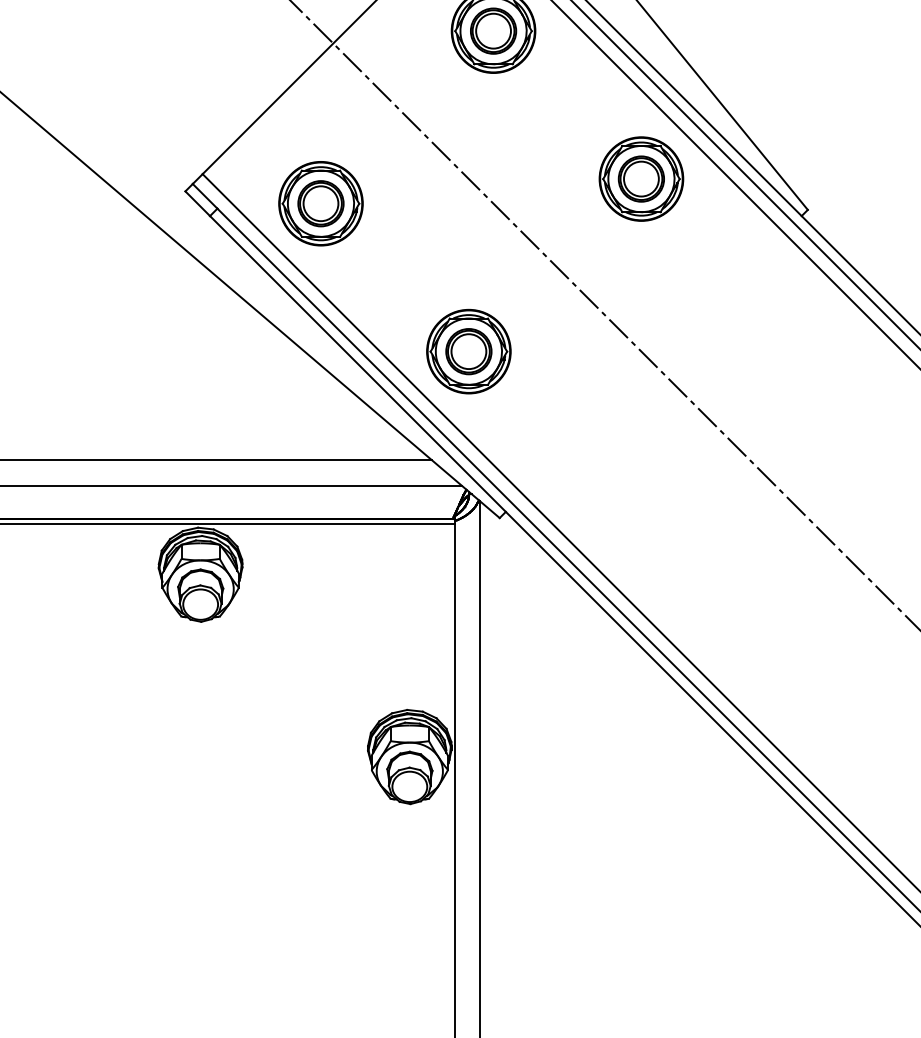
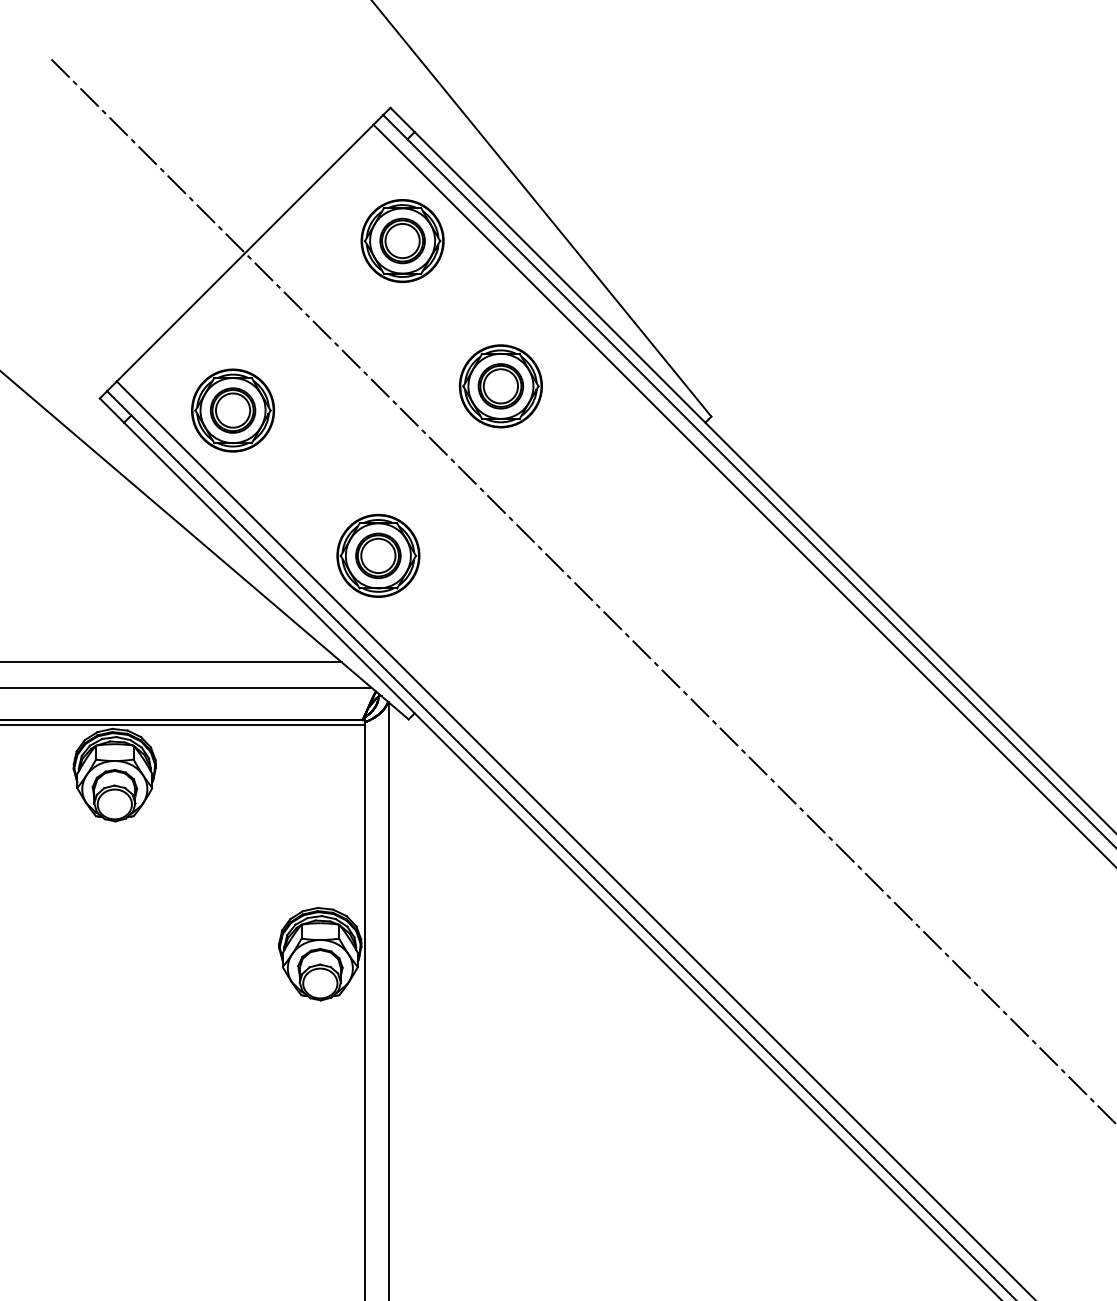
part: (641, 179) -> (500, 386), moved

